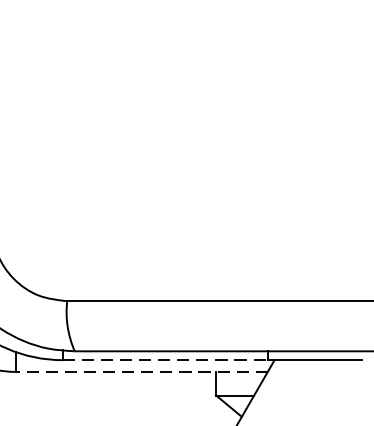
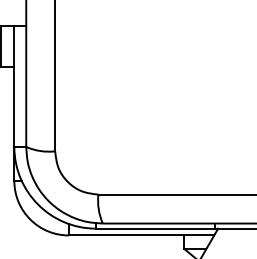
line: (166, 359) -> (155, 228), dashed -> solid
line: (141, 372) -> (141, 235), dashed -> solid

